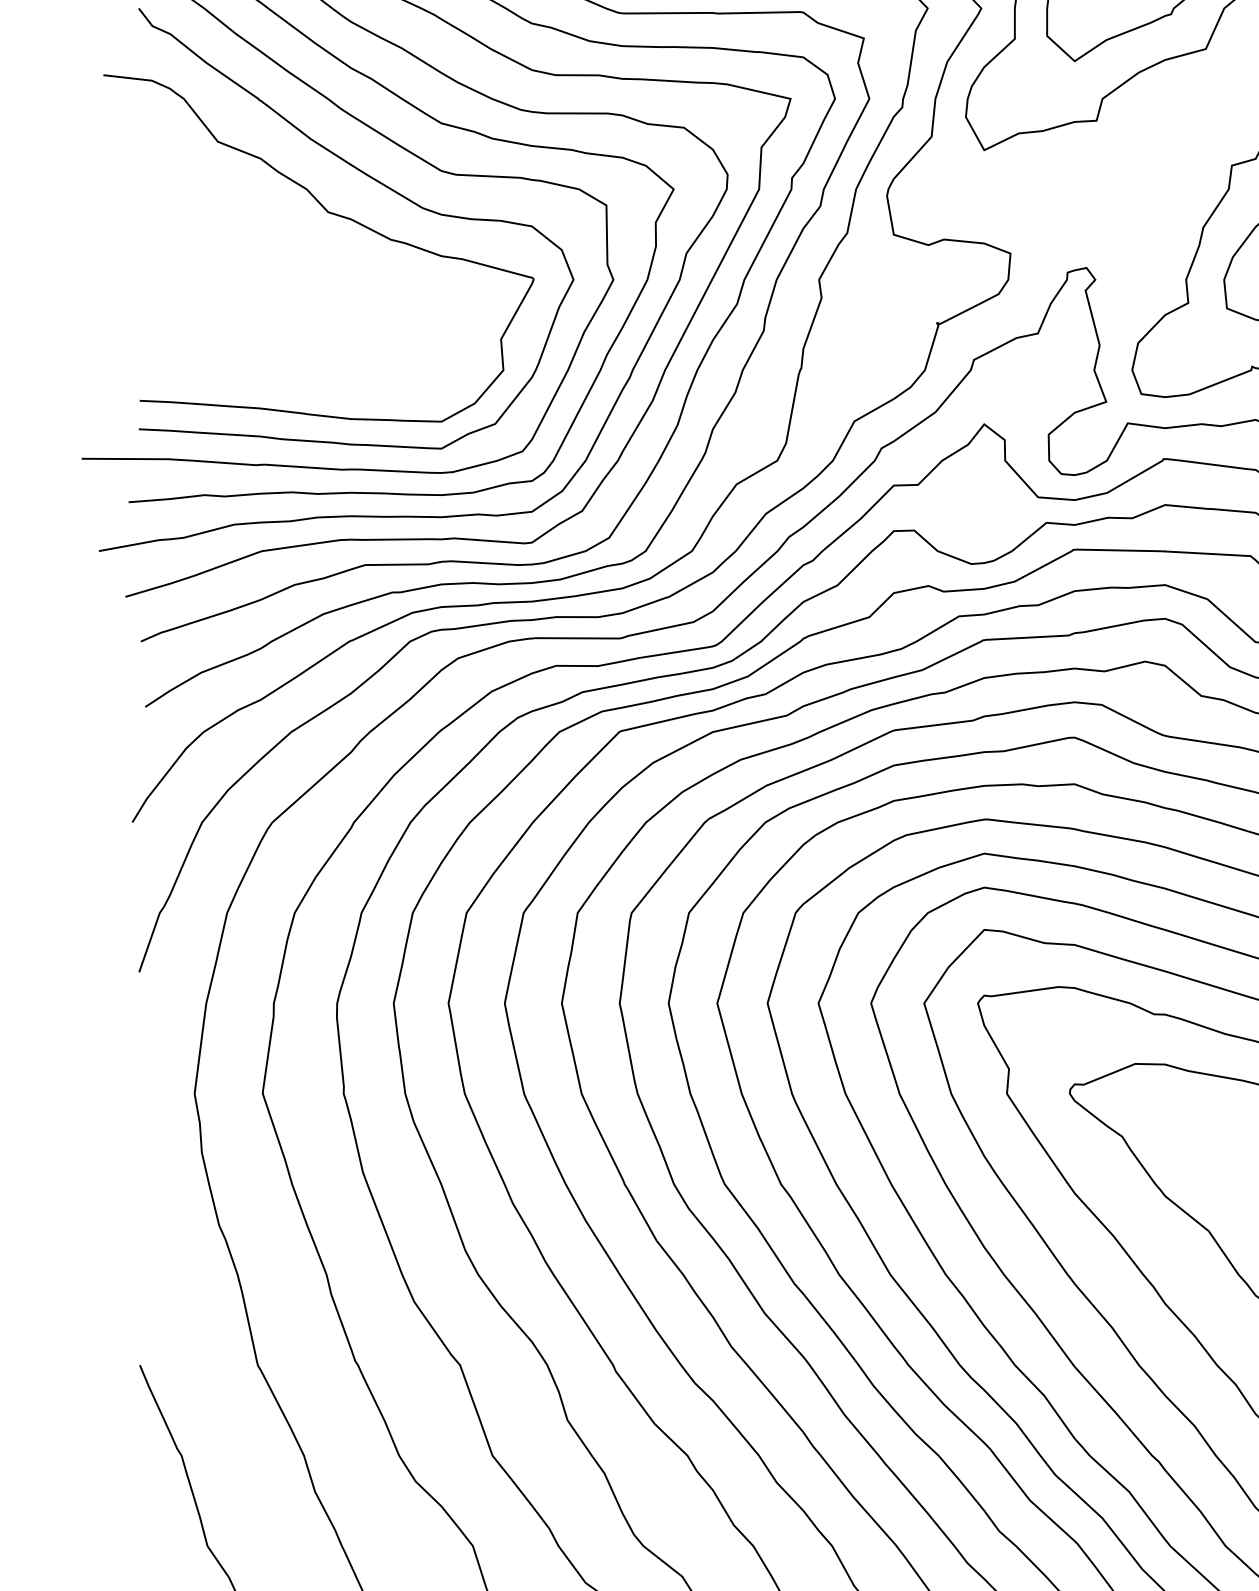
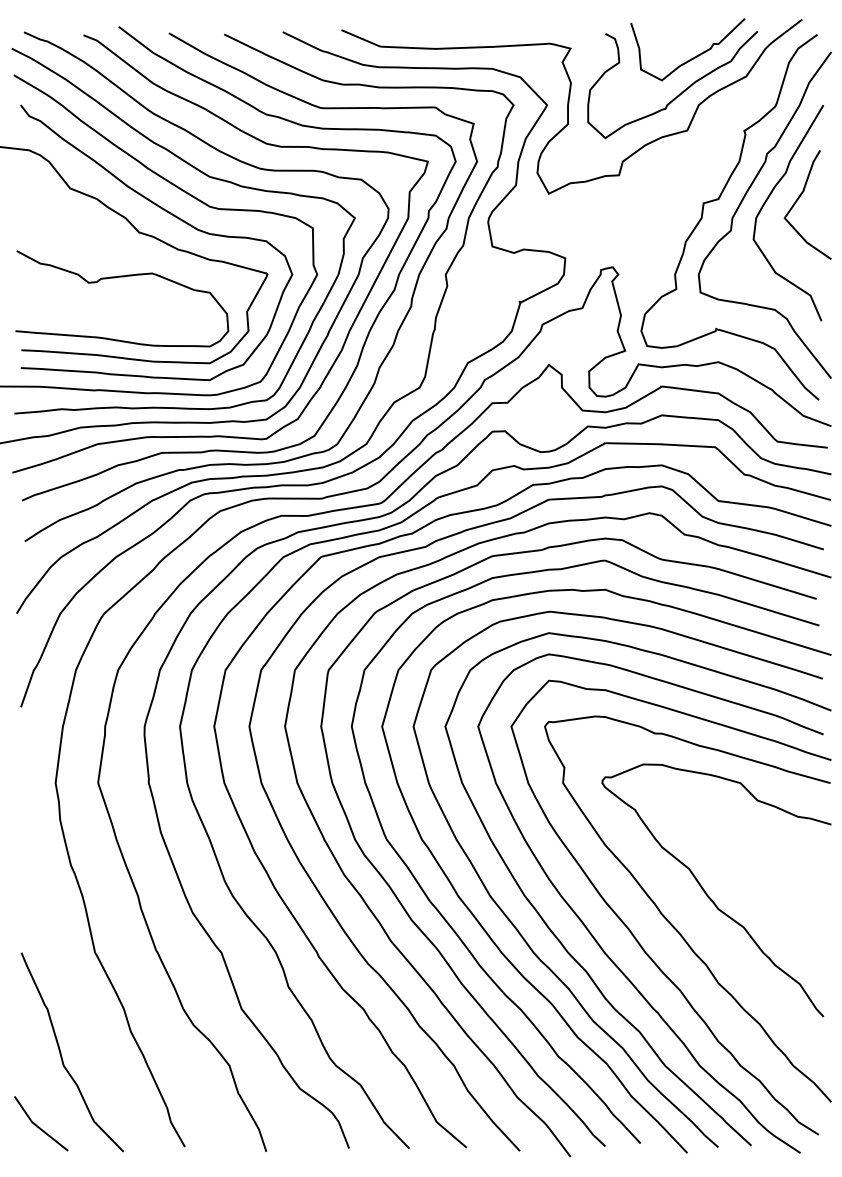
curve: (301, 284) -> (122, 277), added

